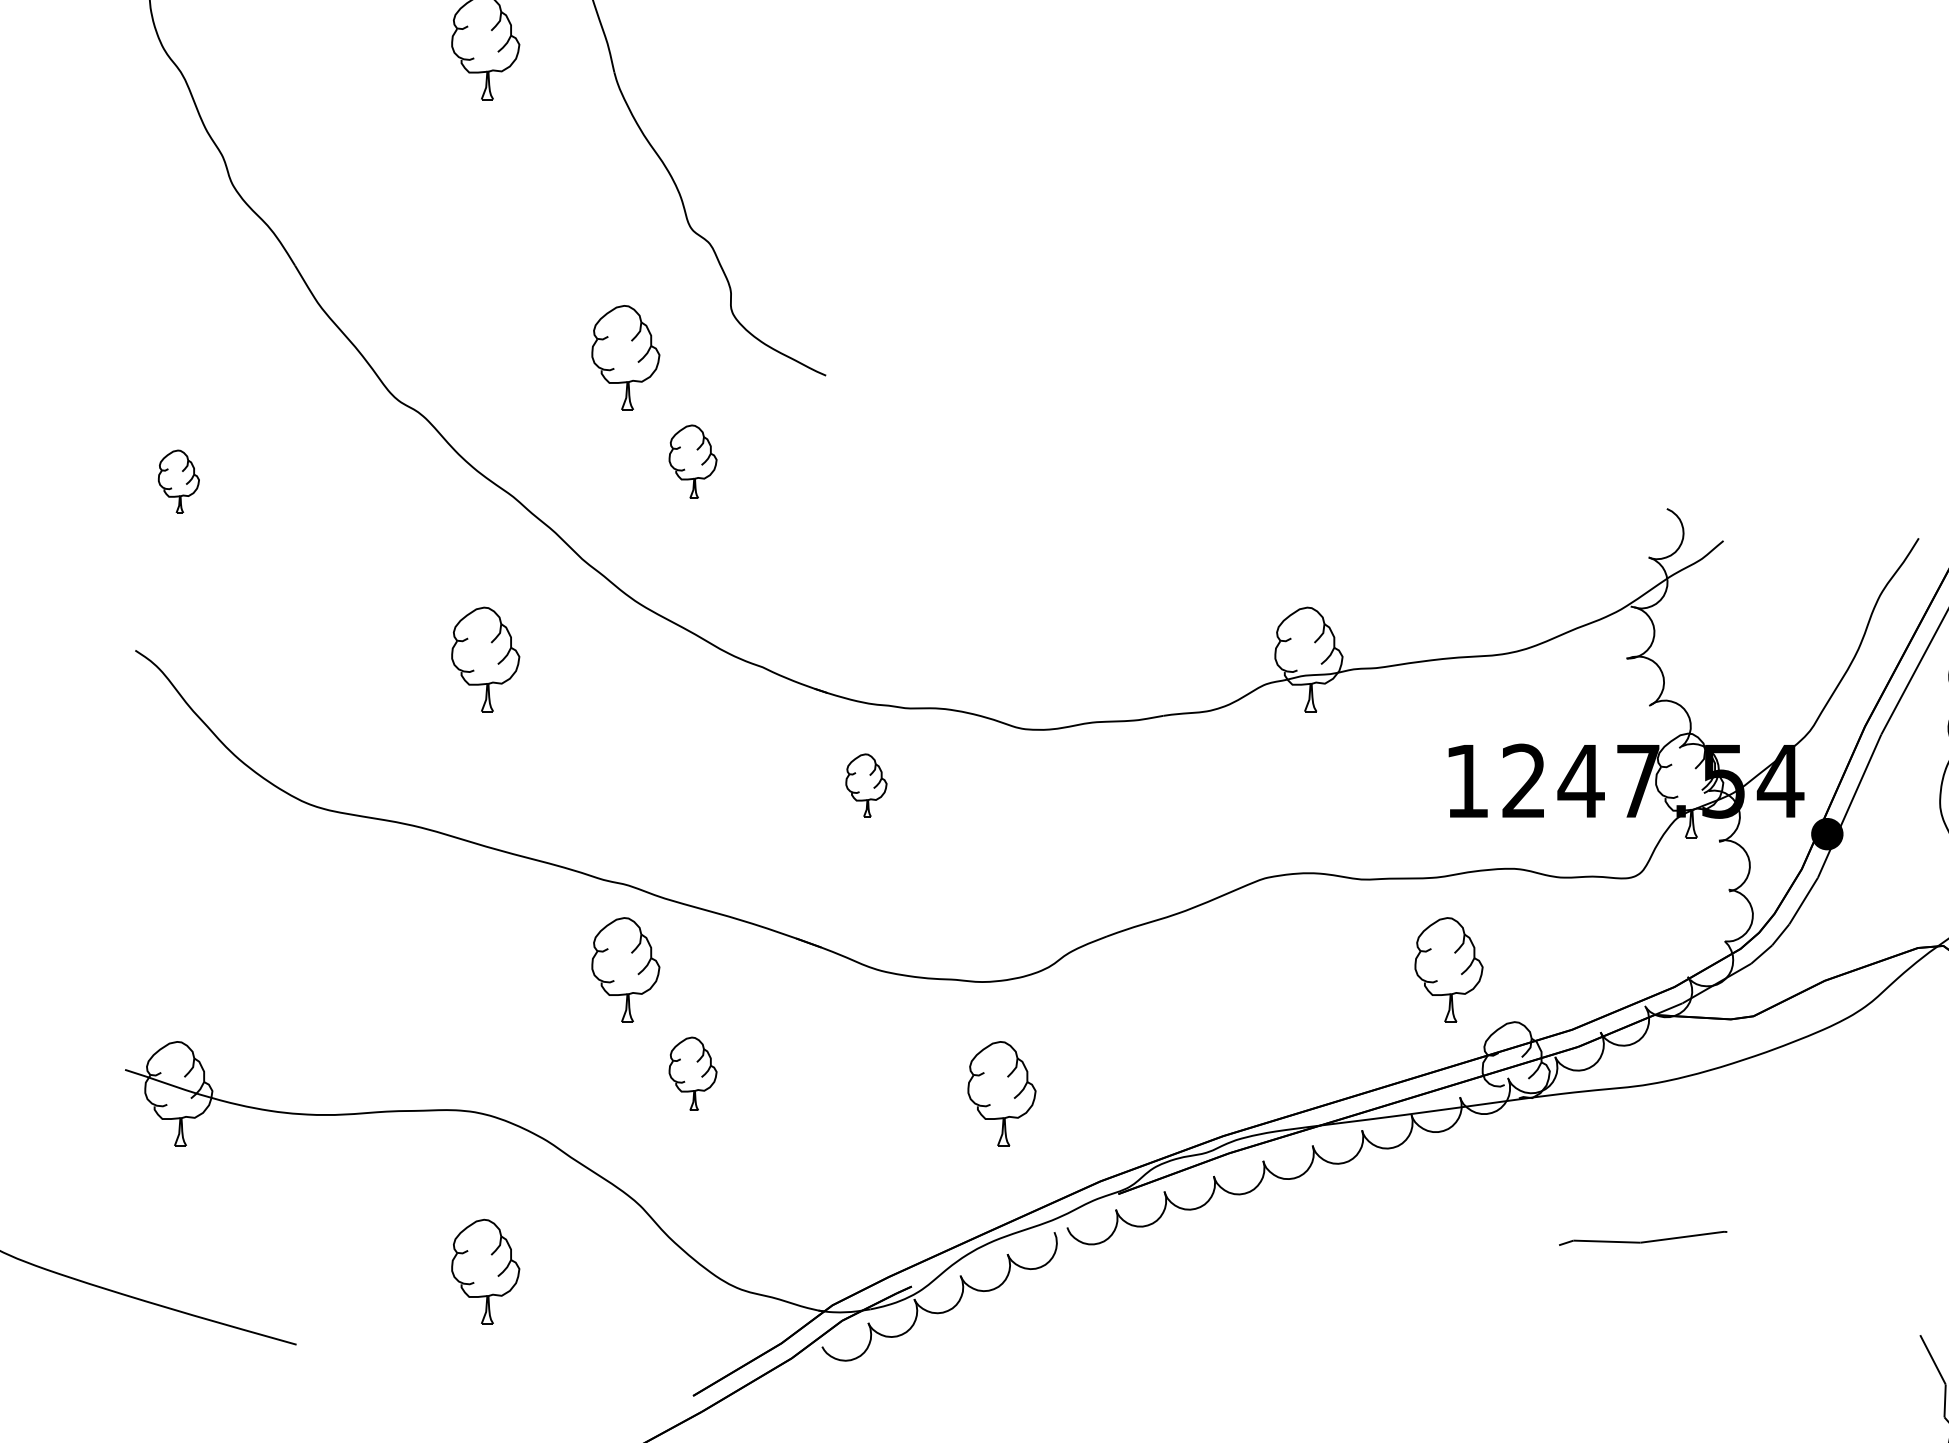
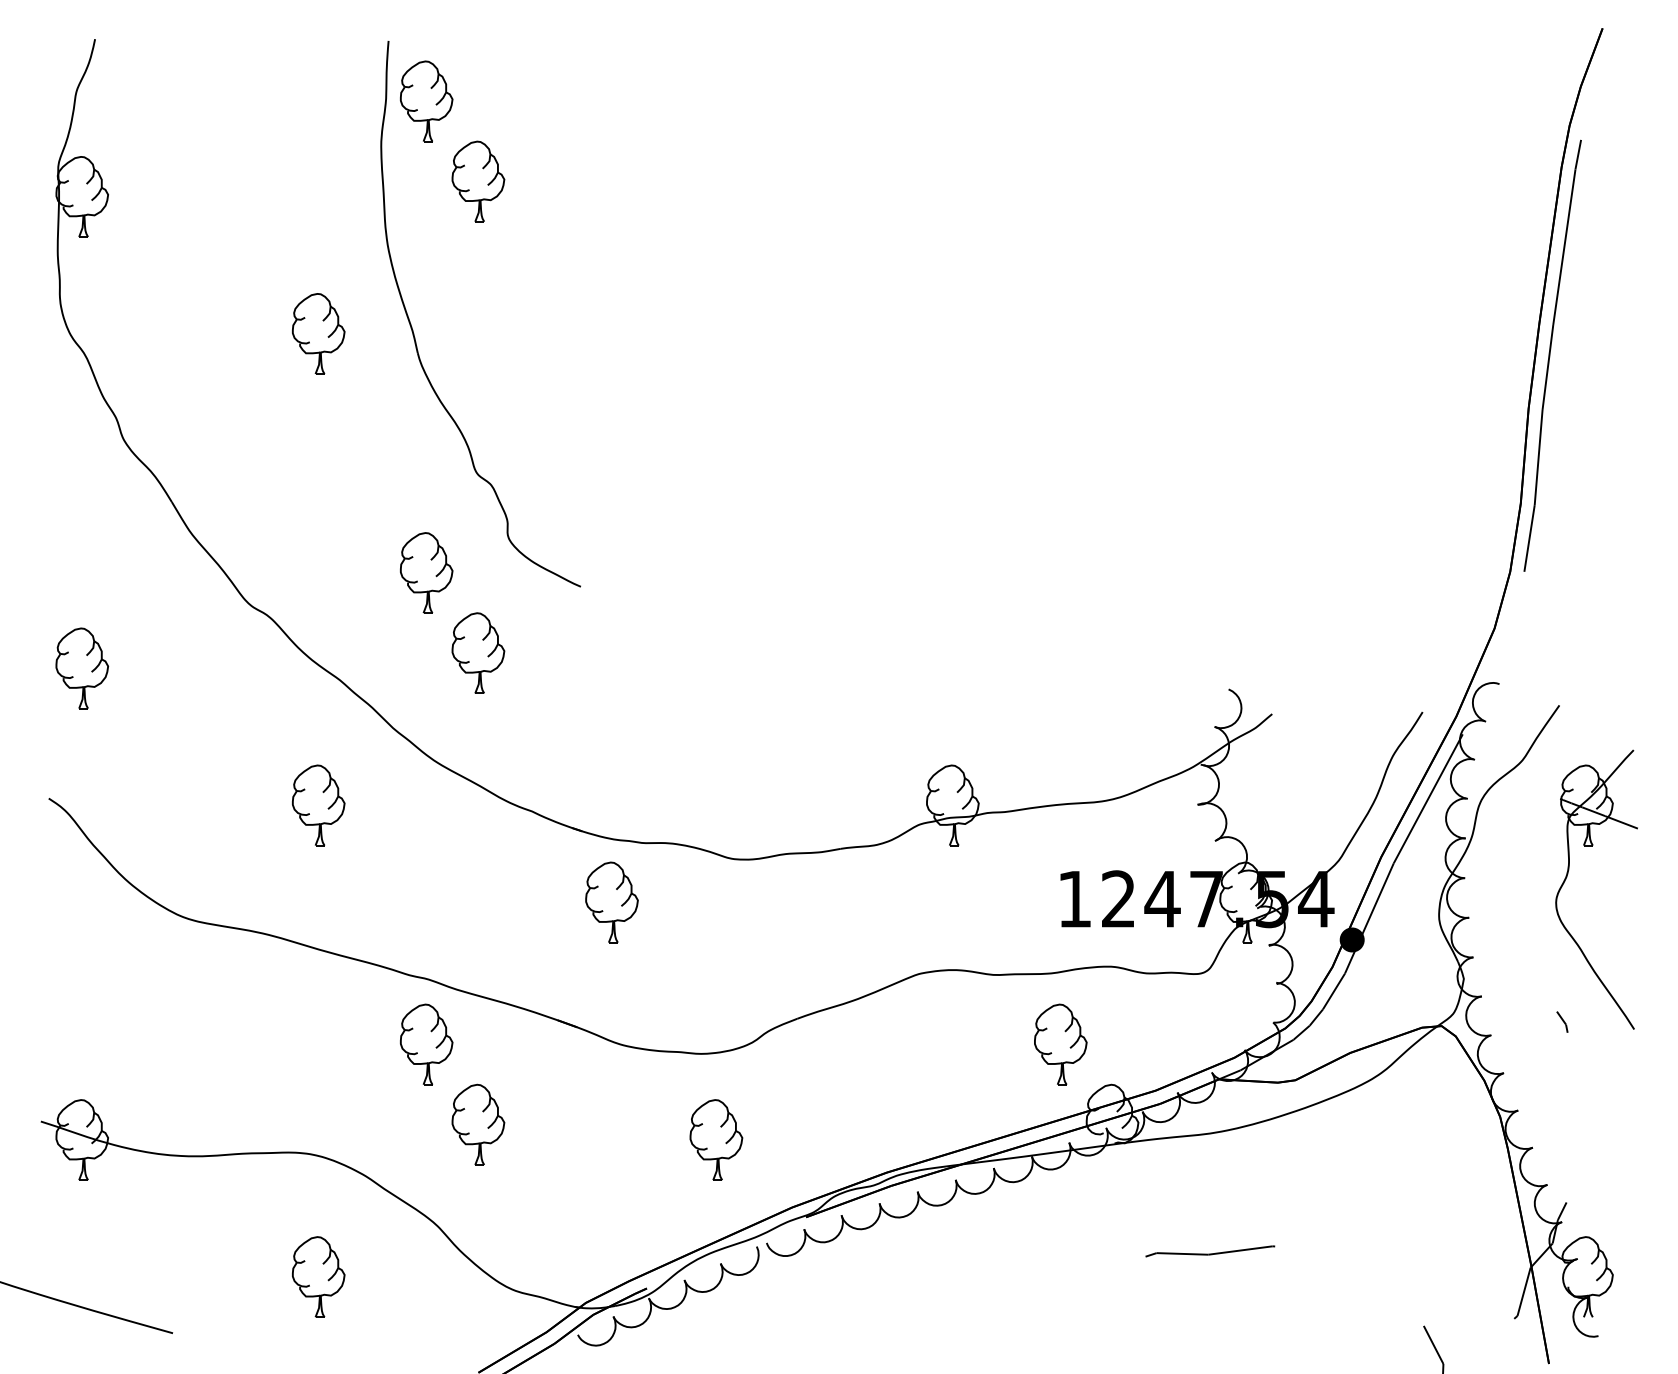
part: (693, 460) -> (478, 652), size x1.43
part: (179, 481) -> (82, 668), size x1.67
part: (865, 785) -> (611, 902), size x1.67
part: (693, 1073) -> (478, 1124), size x1.43

